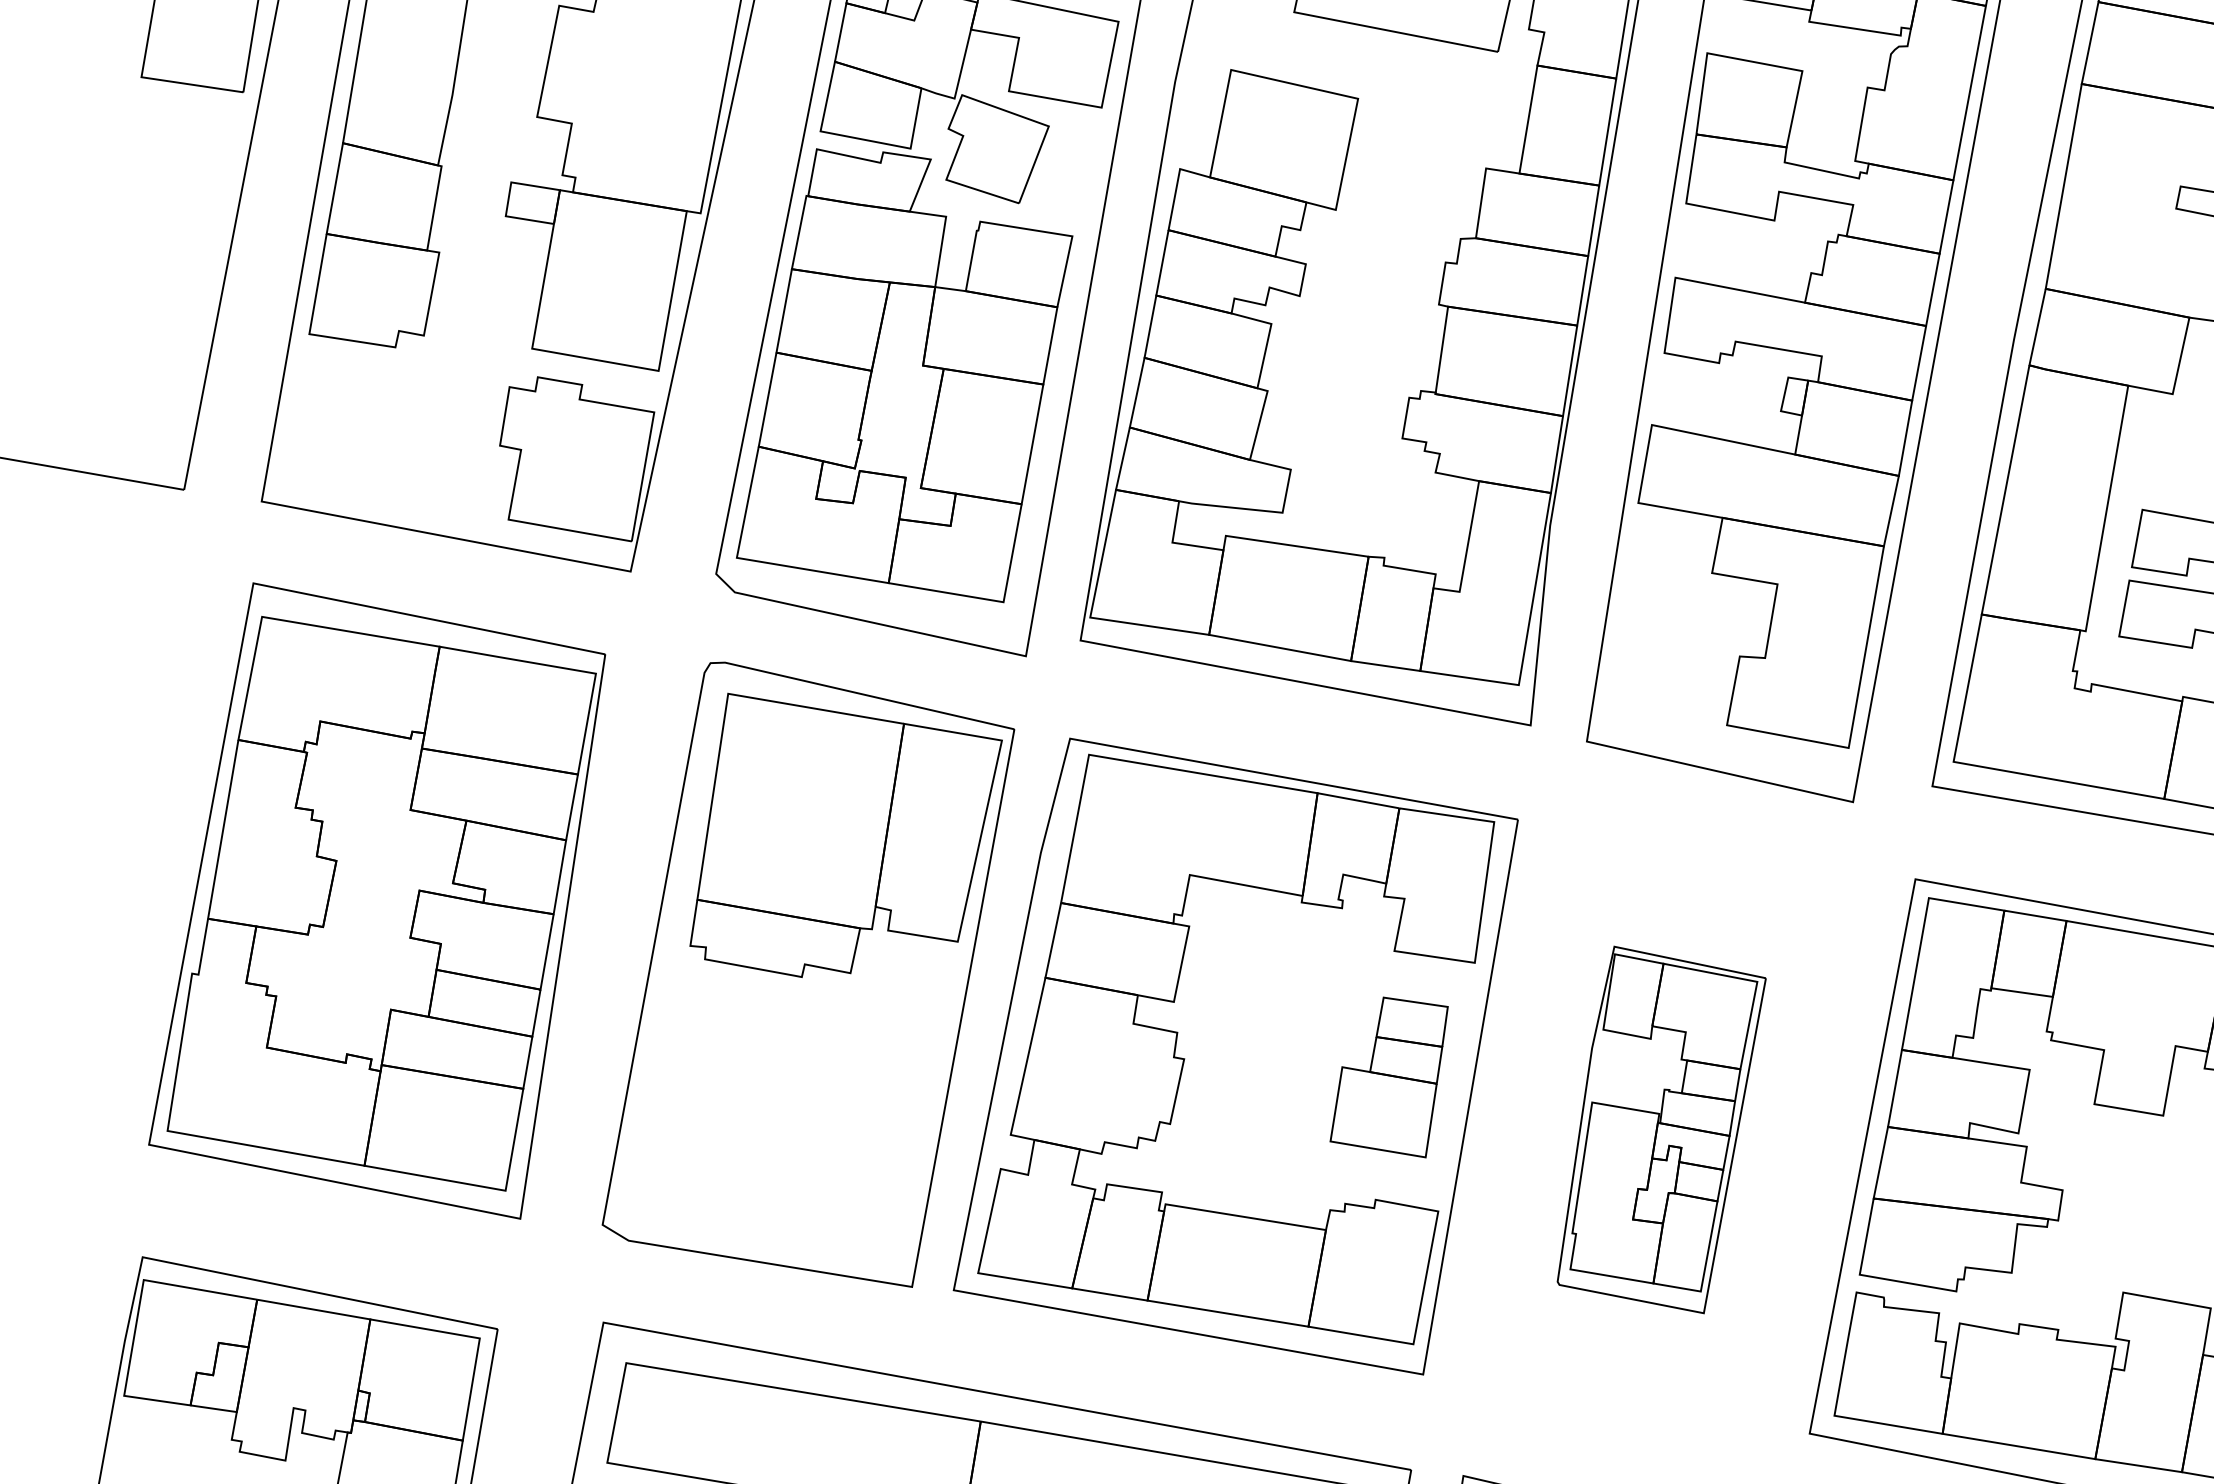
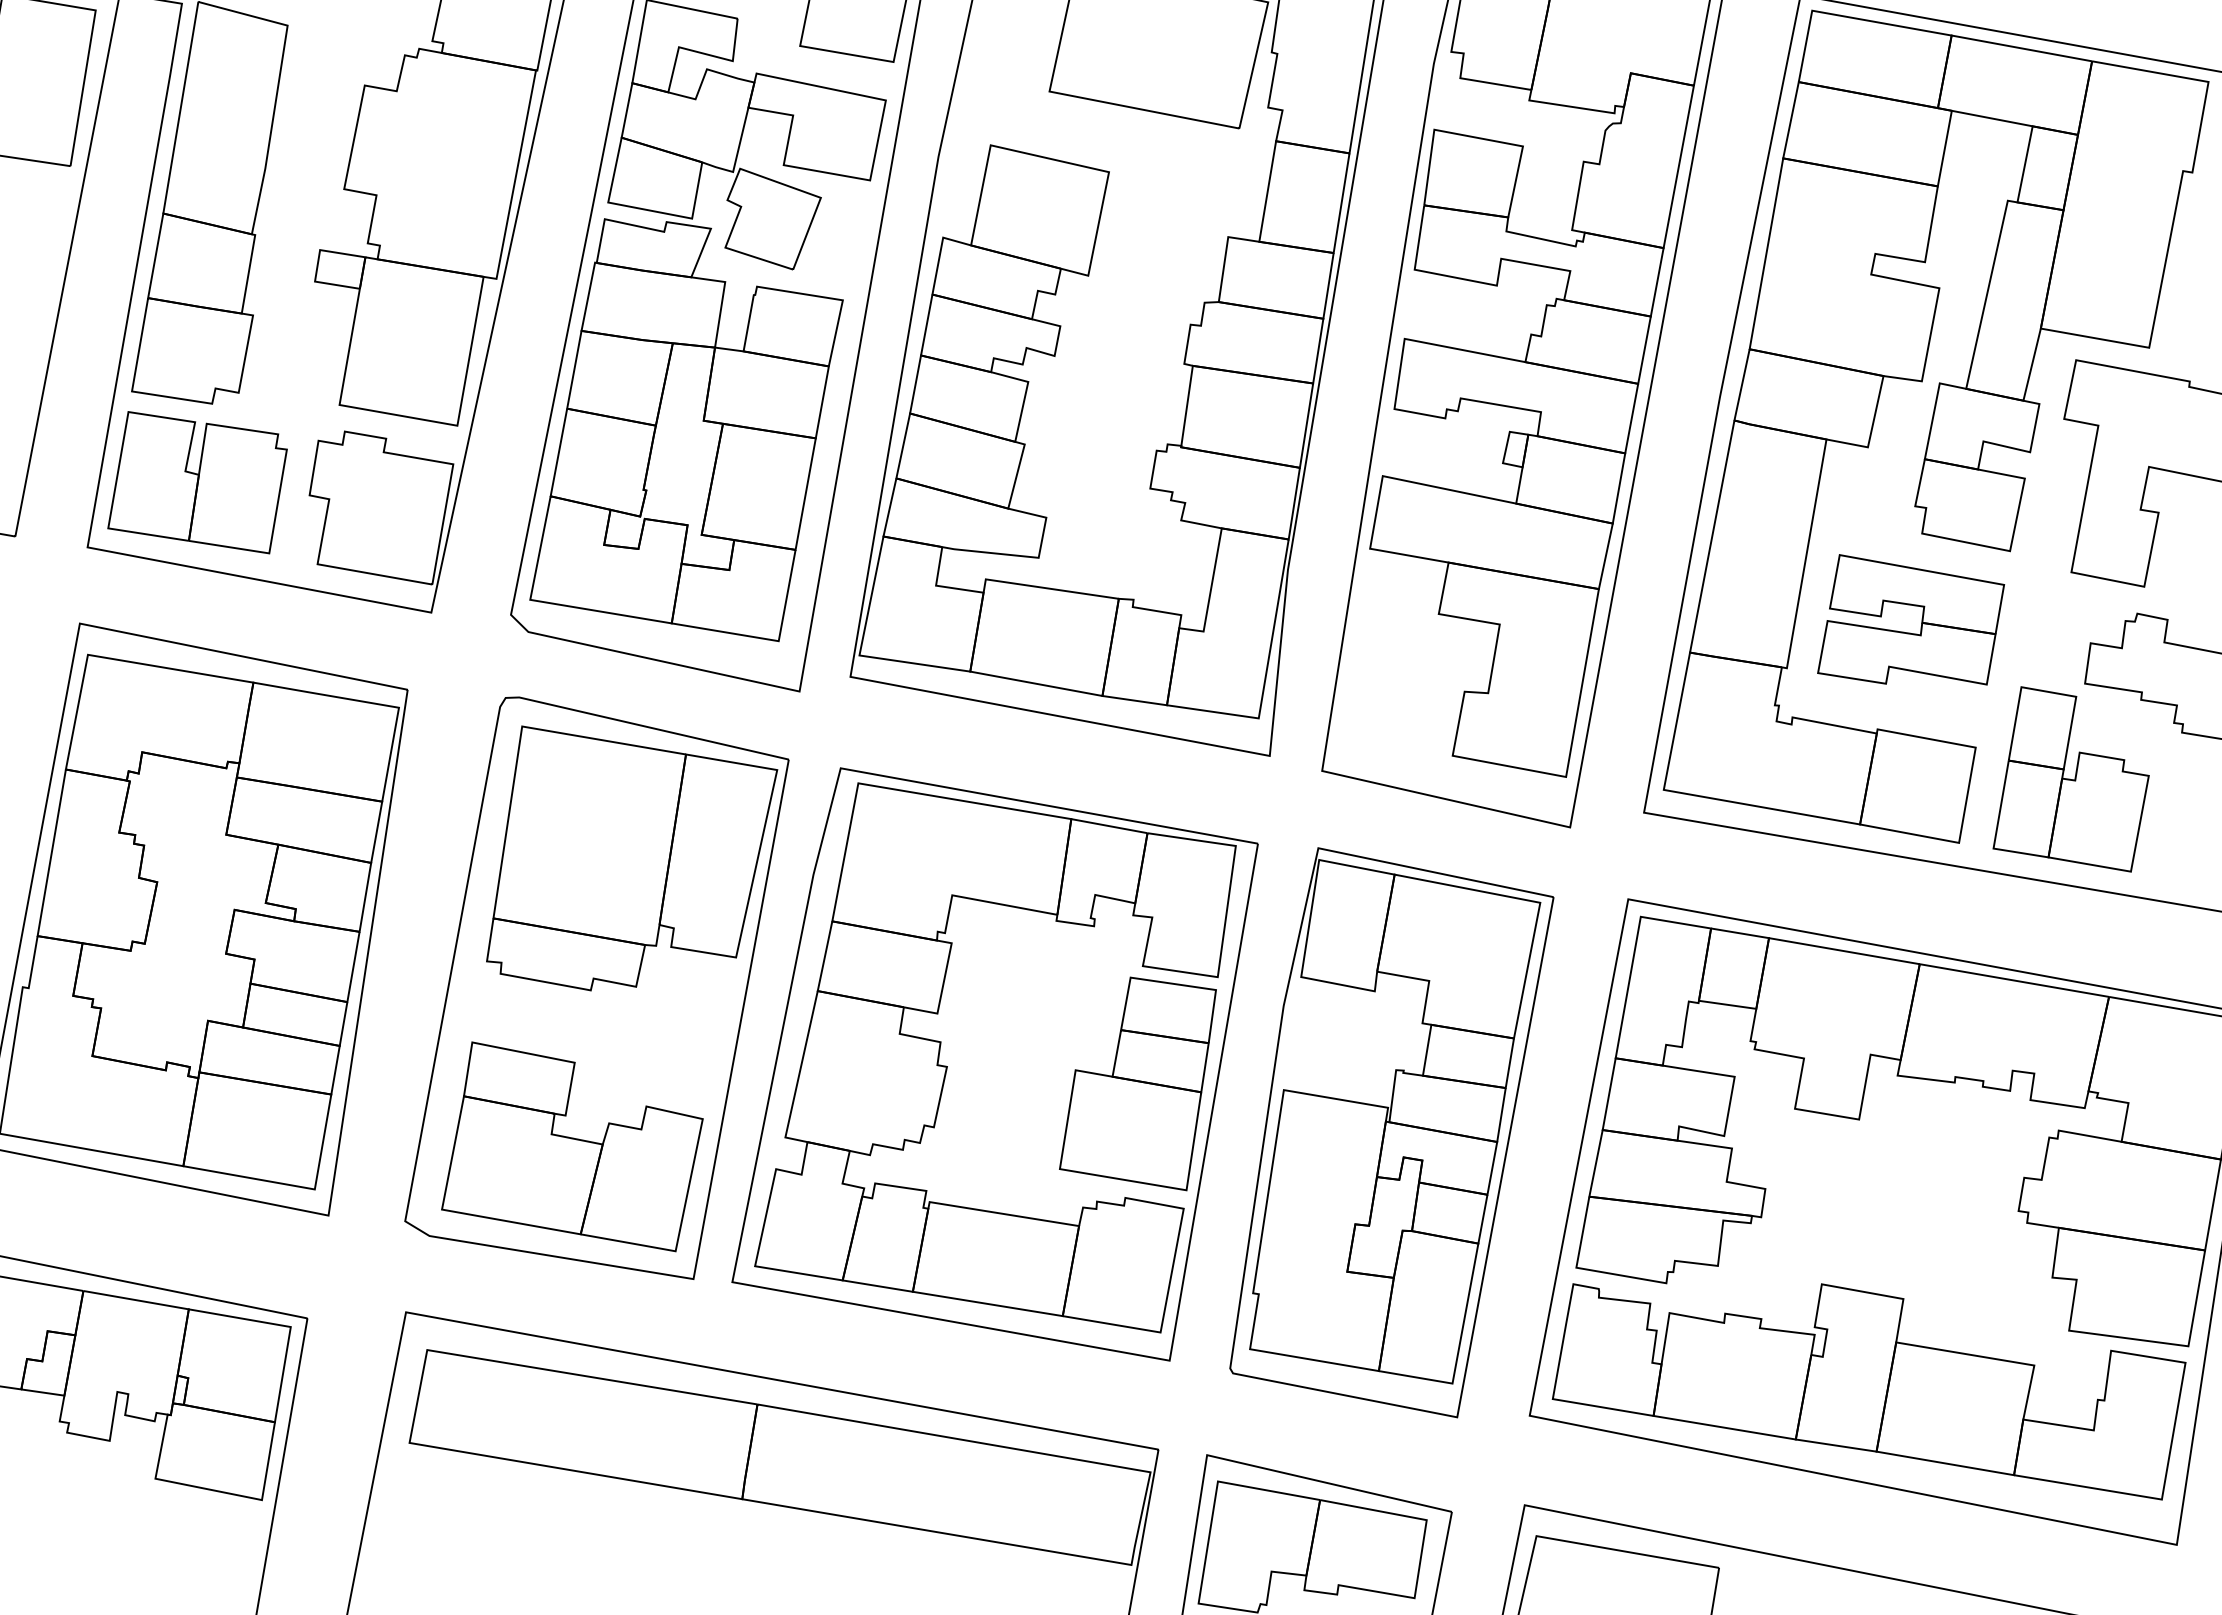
part: (379, 431) -> (197, 482), added
part: (1388, 1077) -> (1137, 1083), size x1.43
part: (1661, 1129) -> (1391, 1132), size x1.67
part: (782, 1144) -> (572, 1146), added

